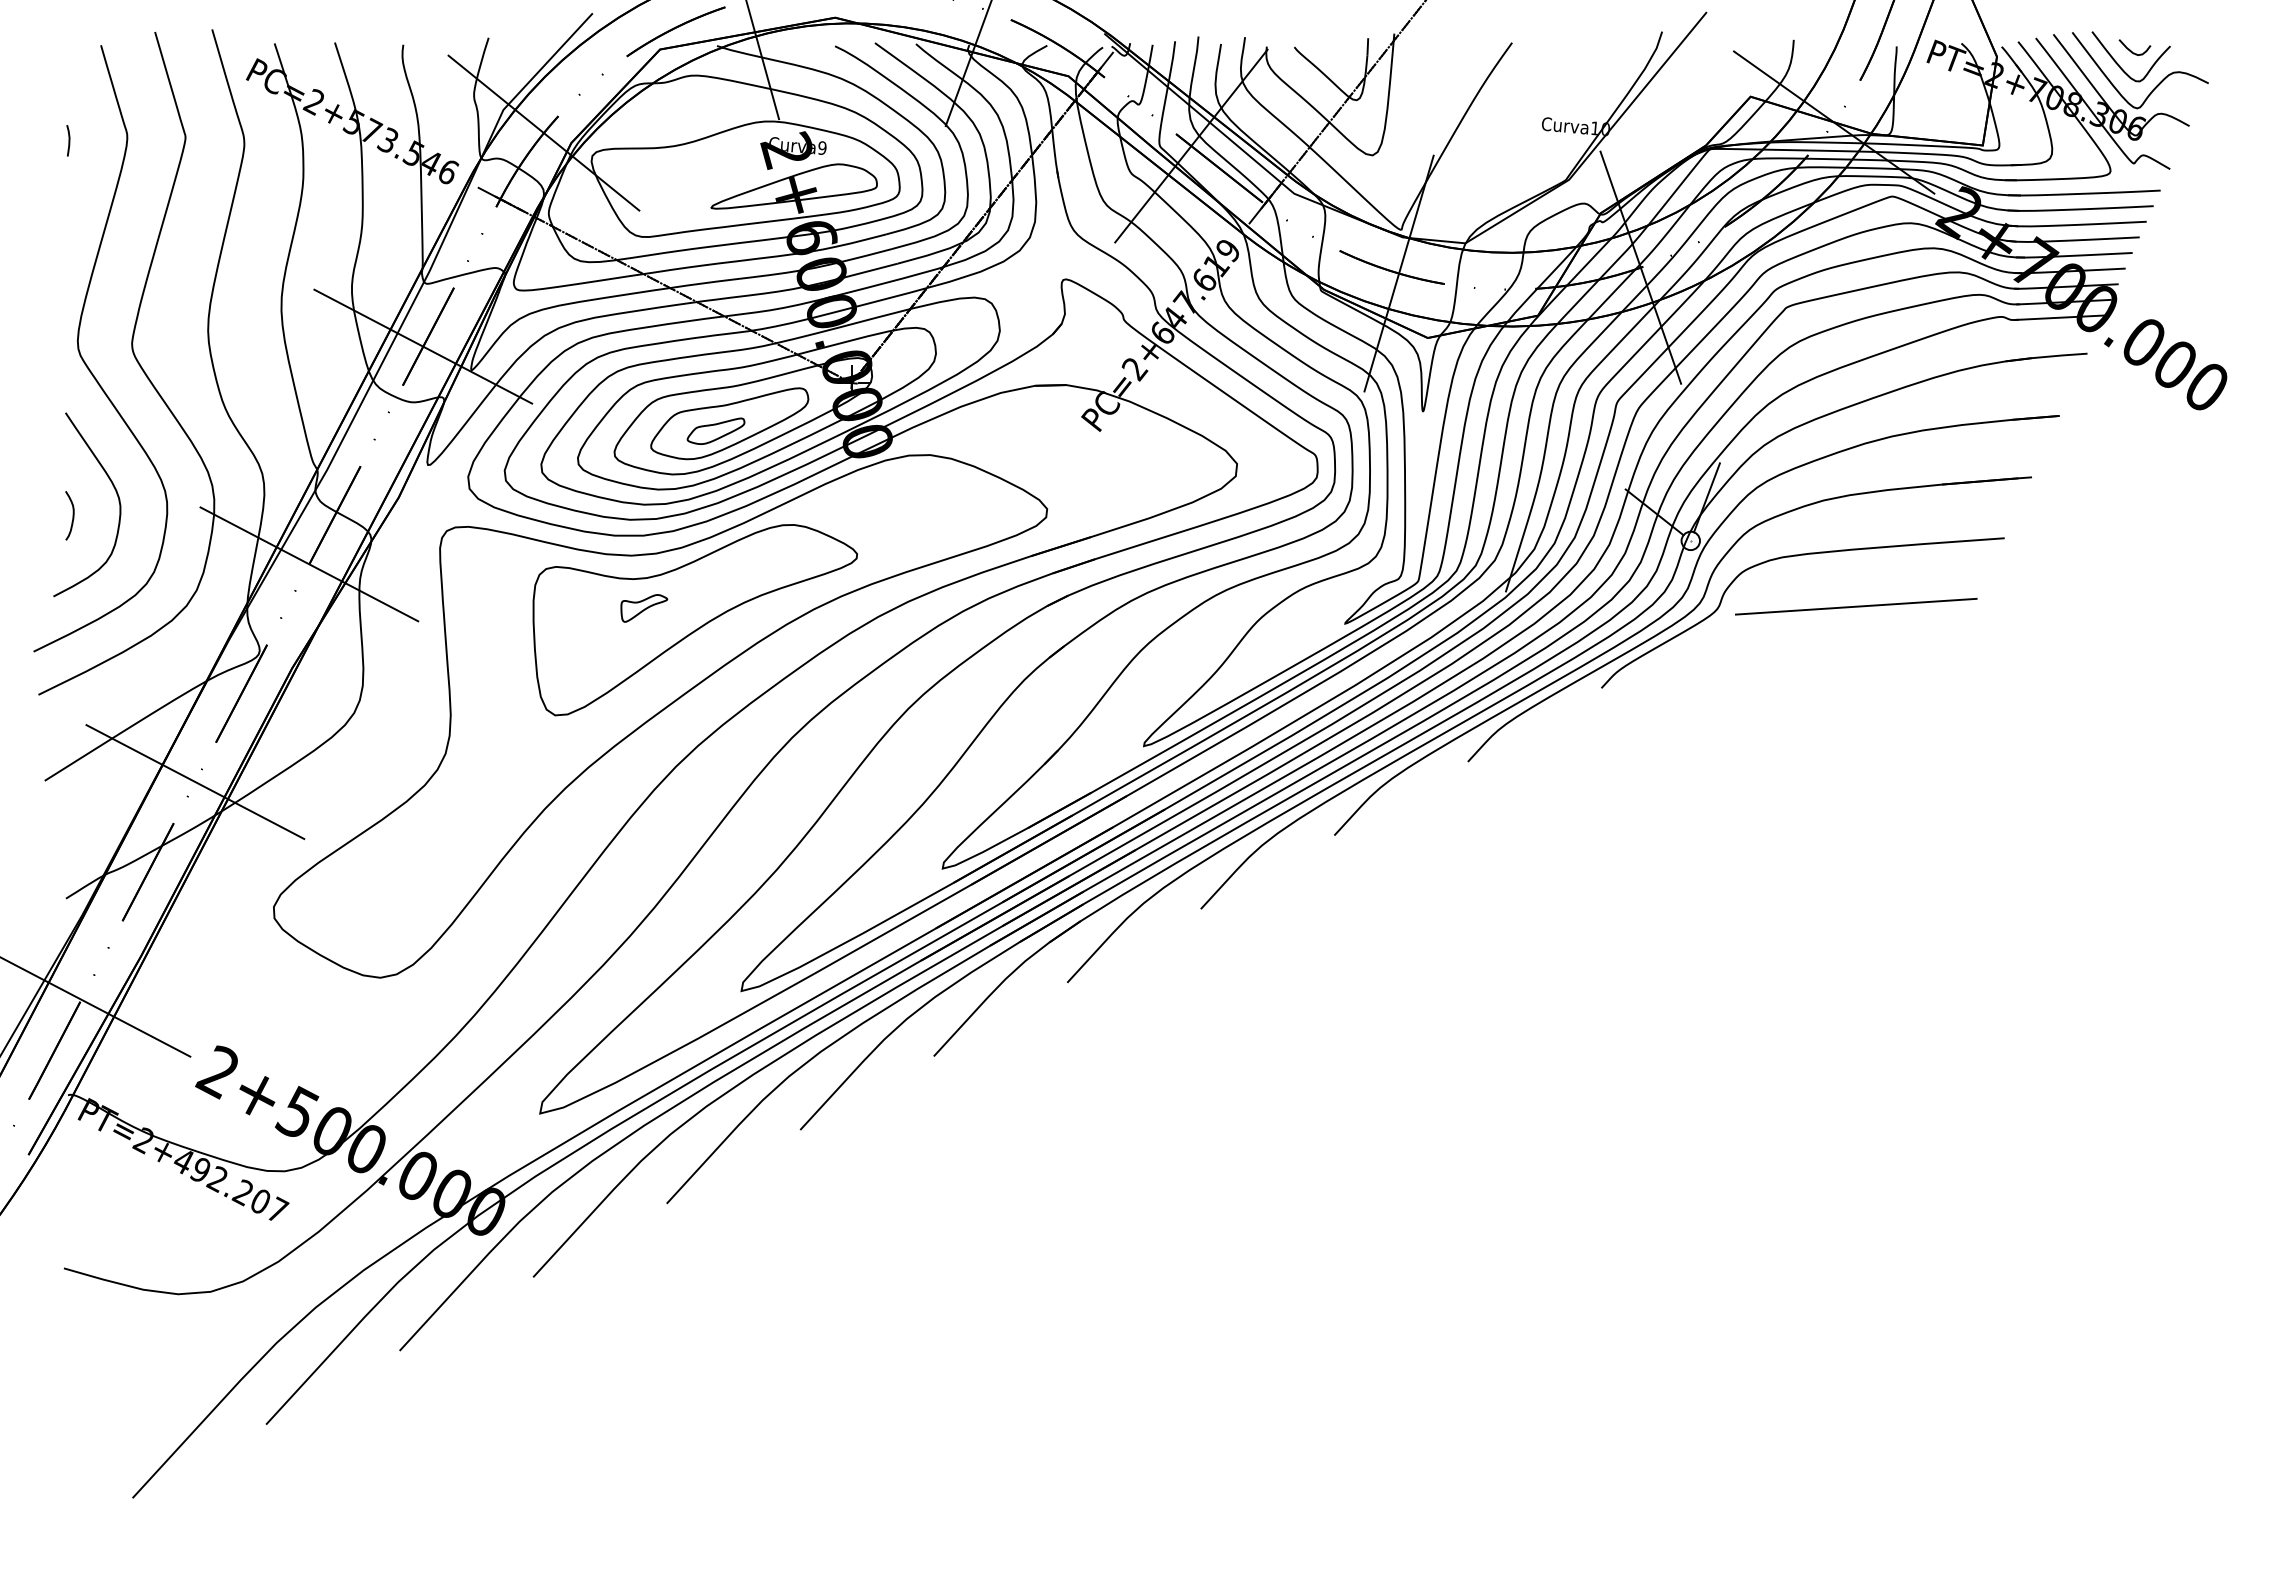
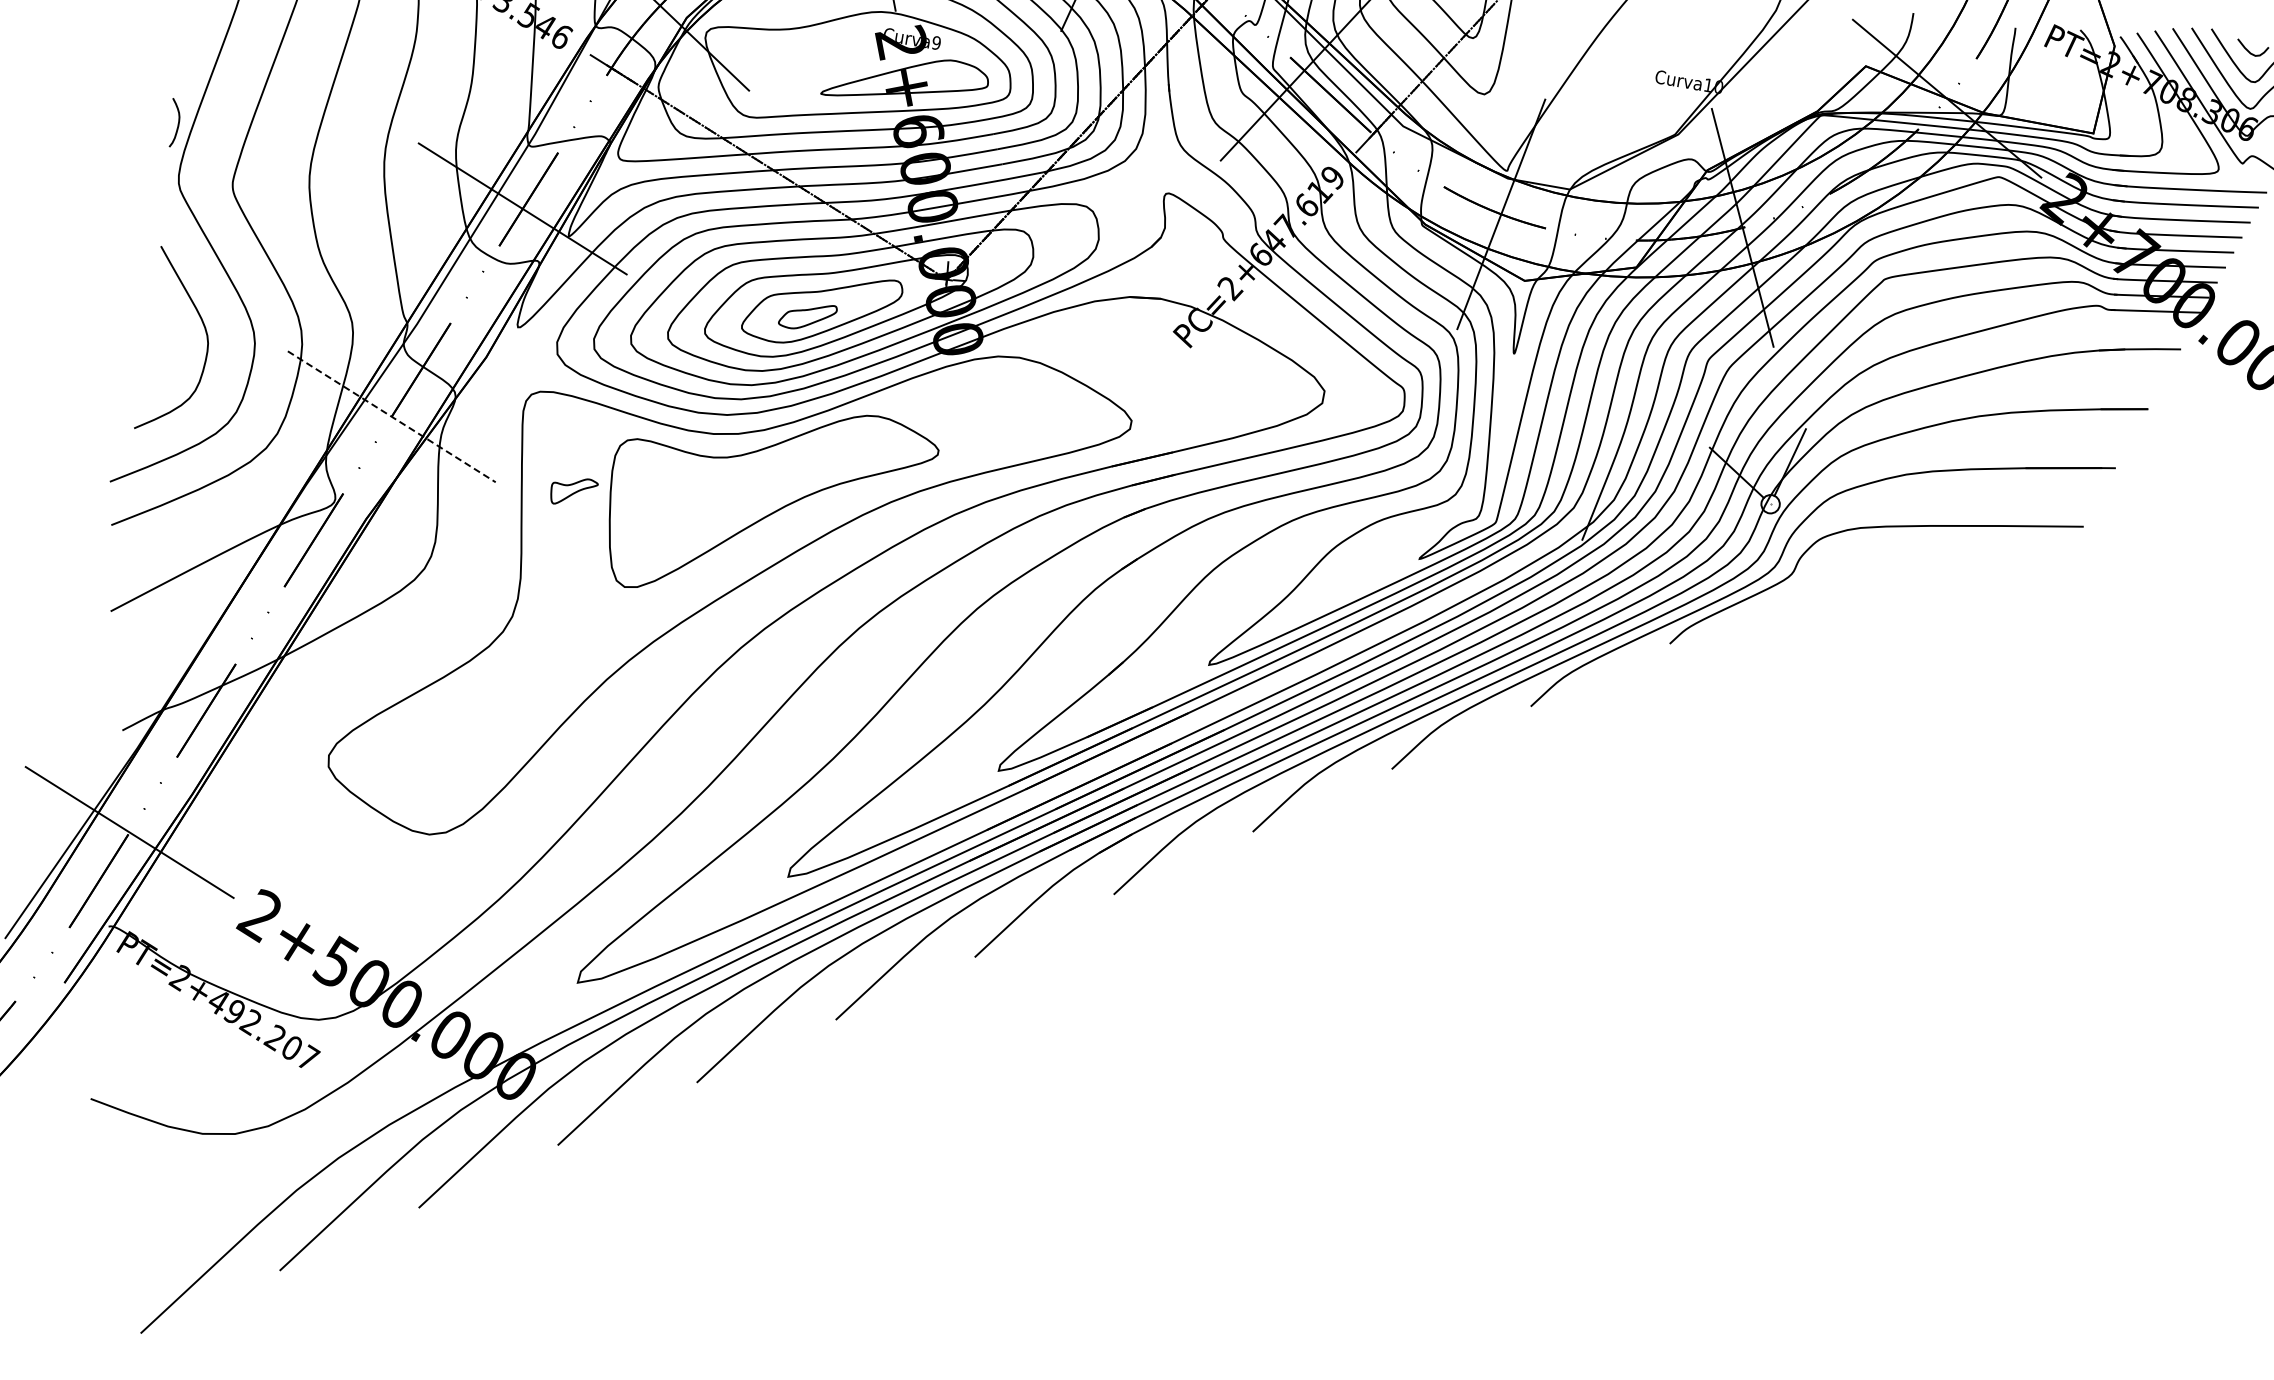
curve: (72, 515) -> (177, 122), moved
line: (309, 564) -> (391, 416), solid -> dashed
line: (1856, 606) -> (1930, 582), removed
part: (644, 608) -> (574, 491), moved
line: (195, 782) -> (260, 625), removed

